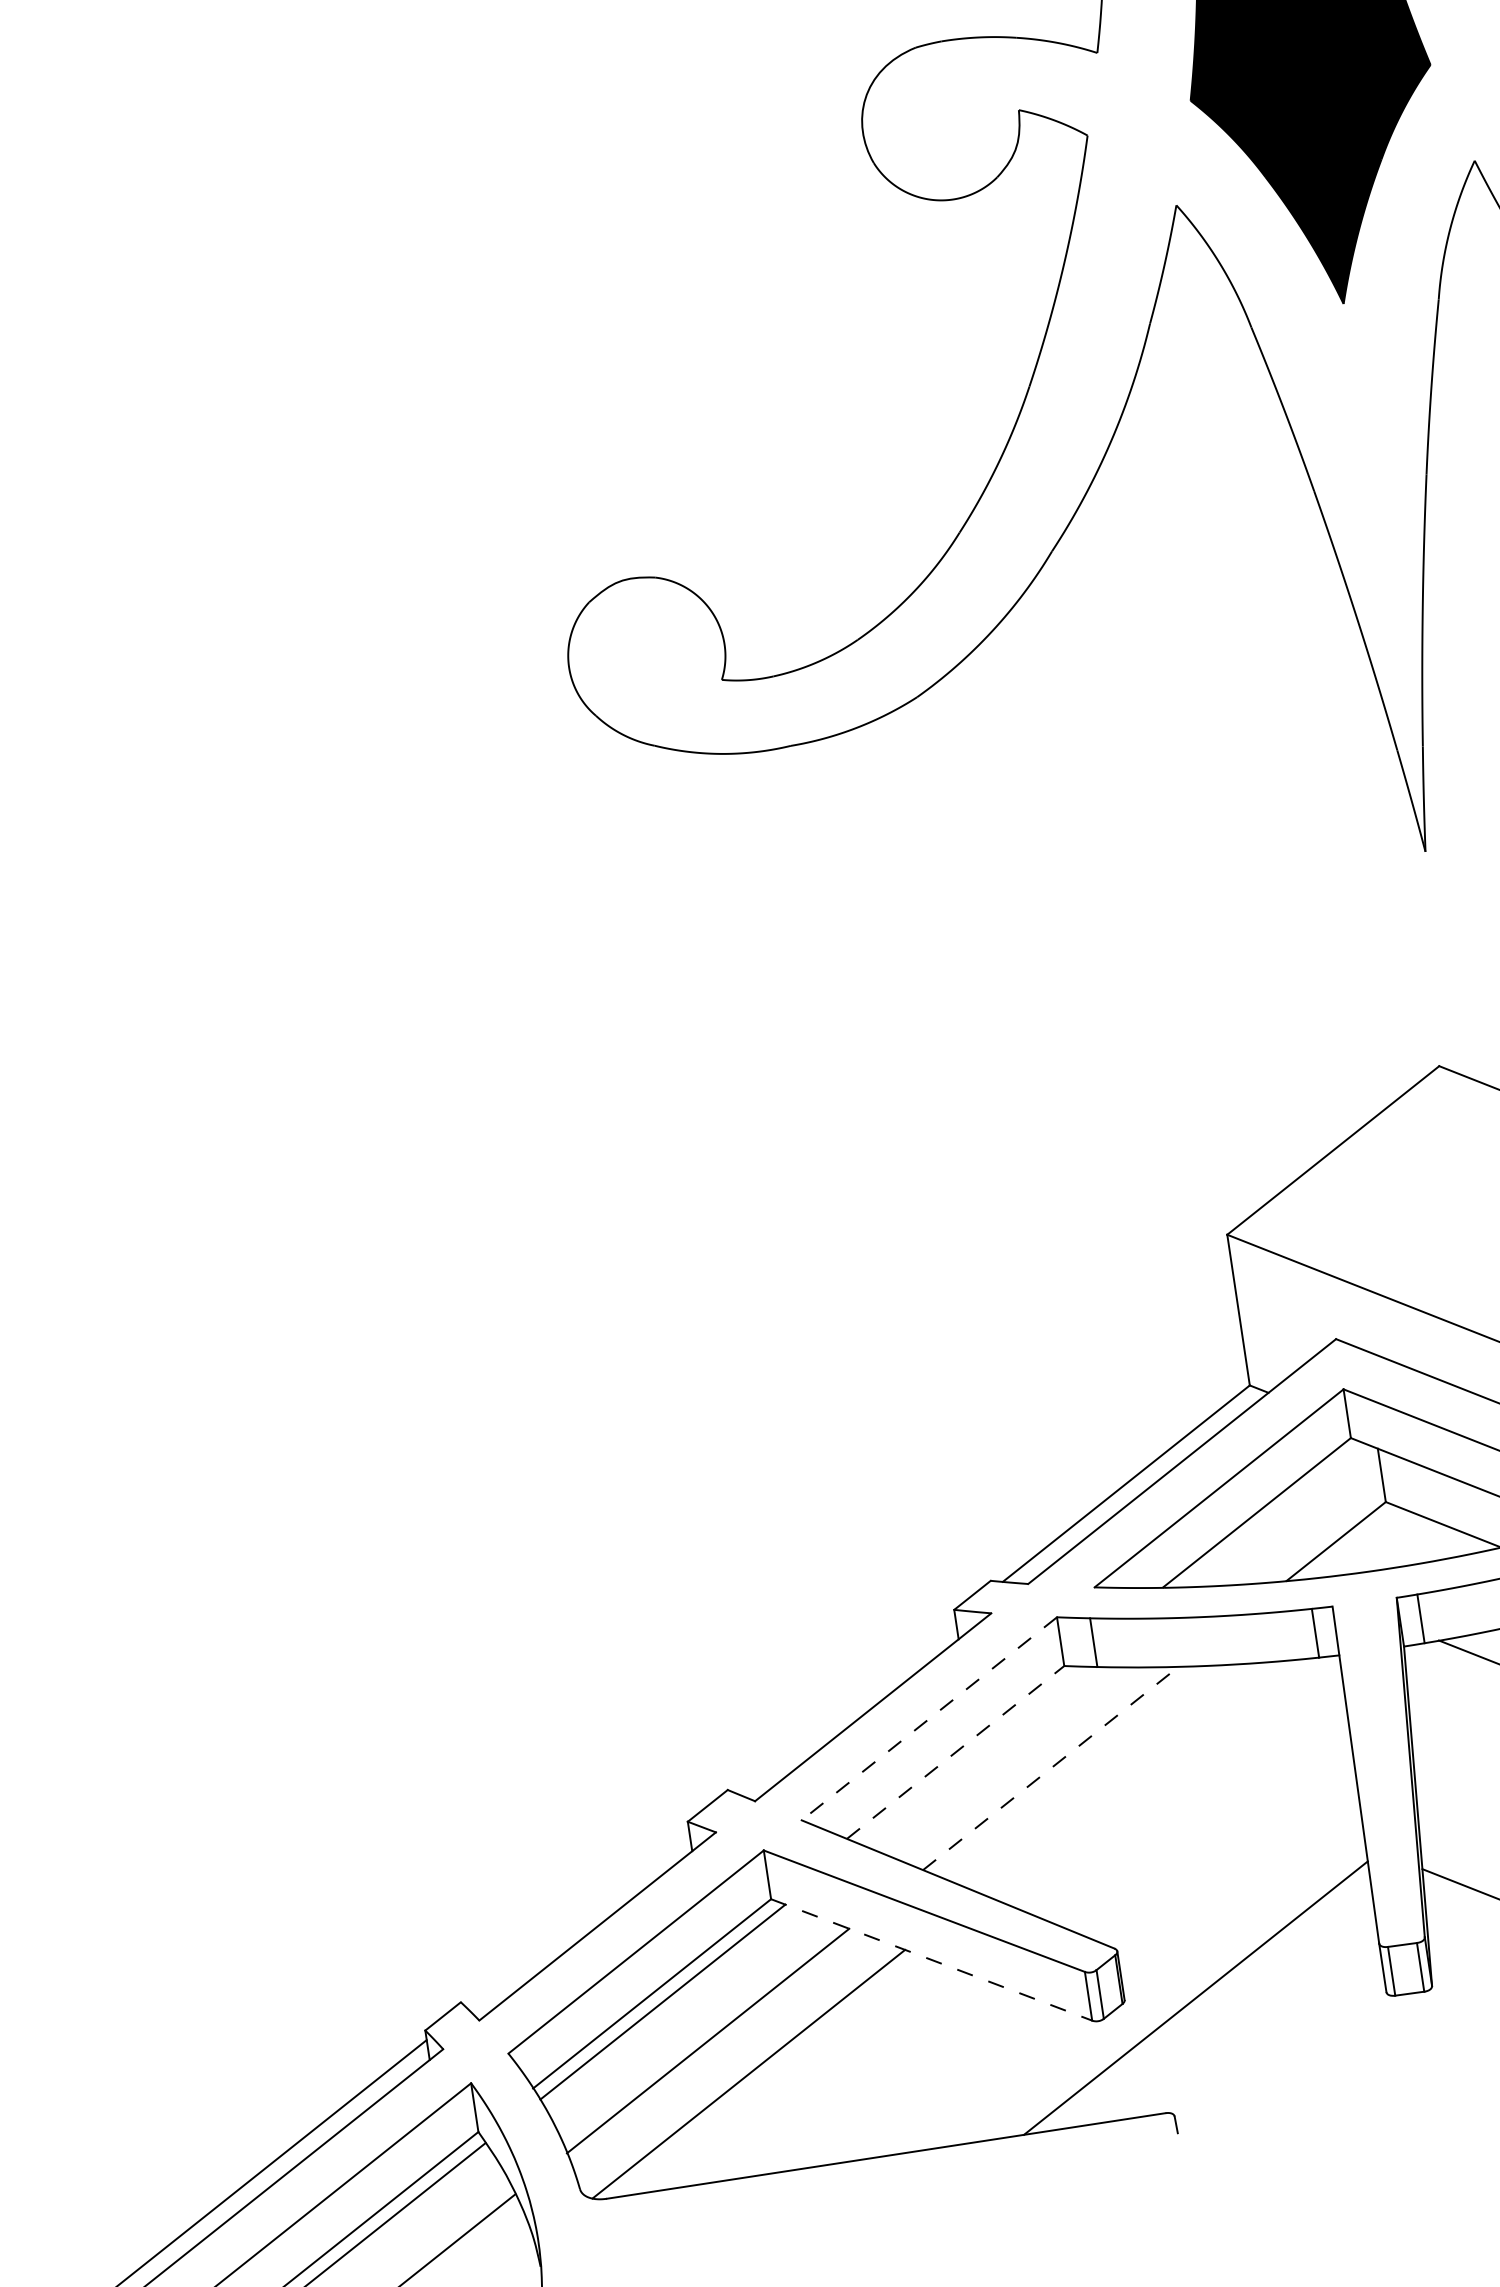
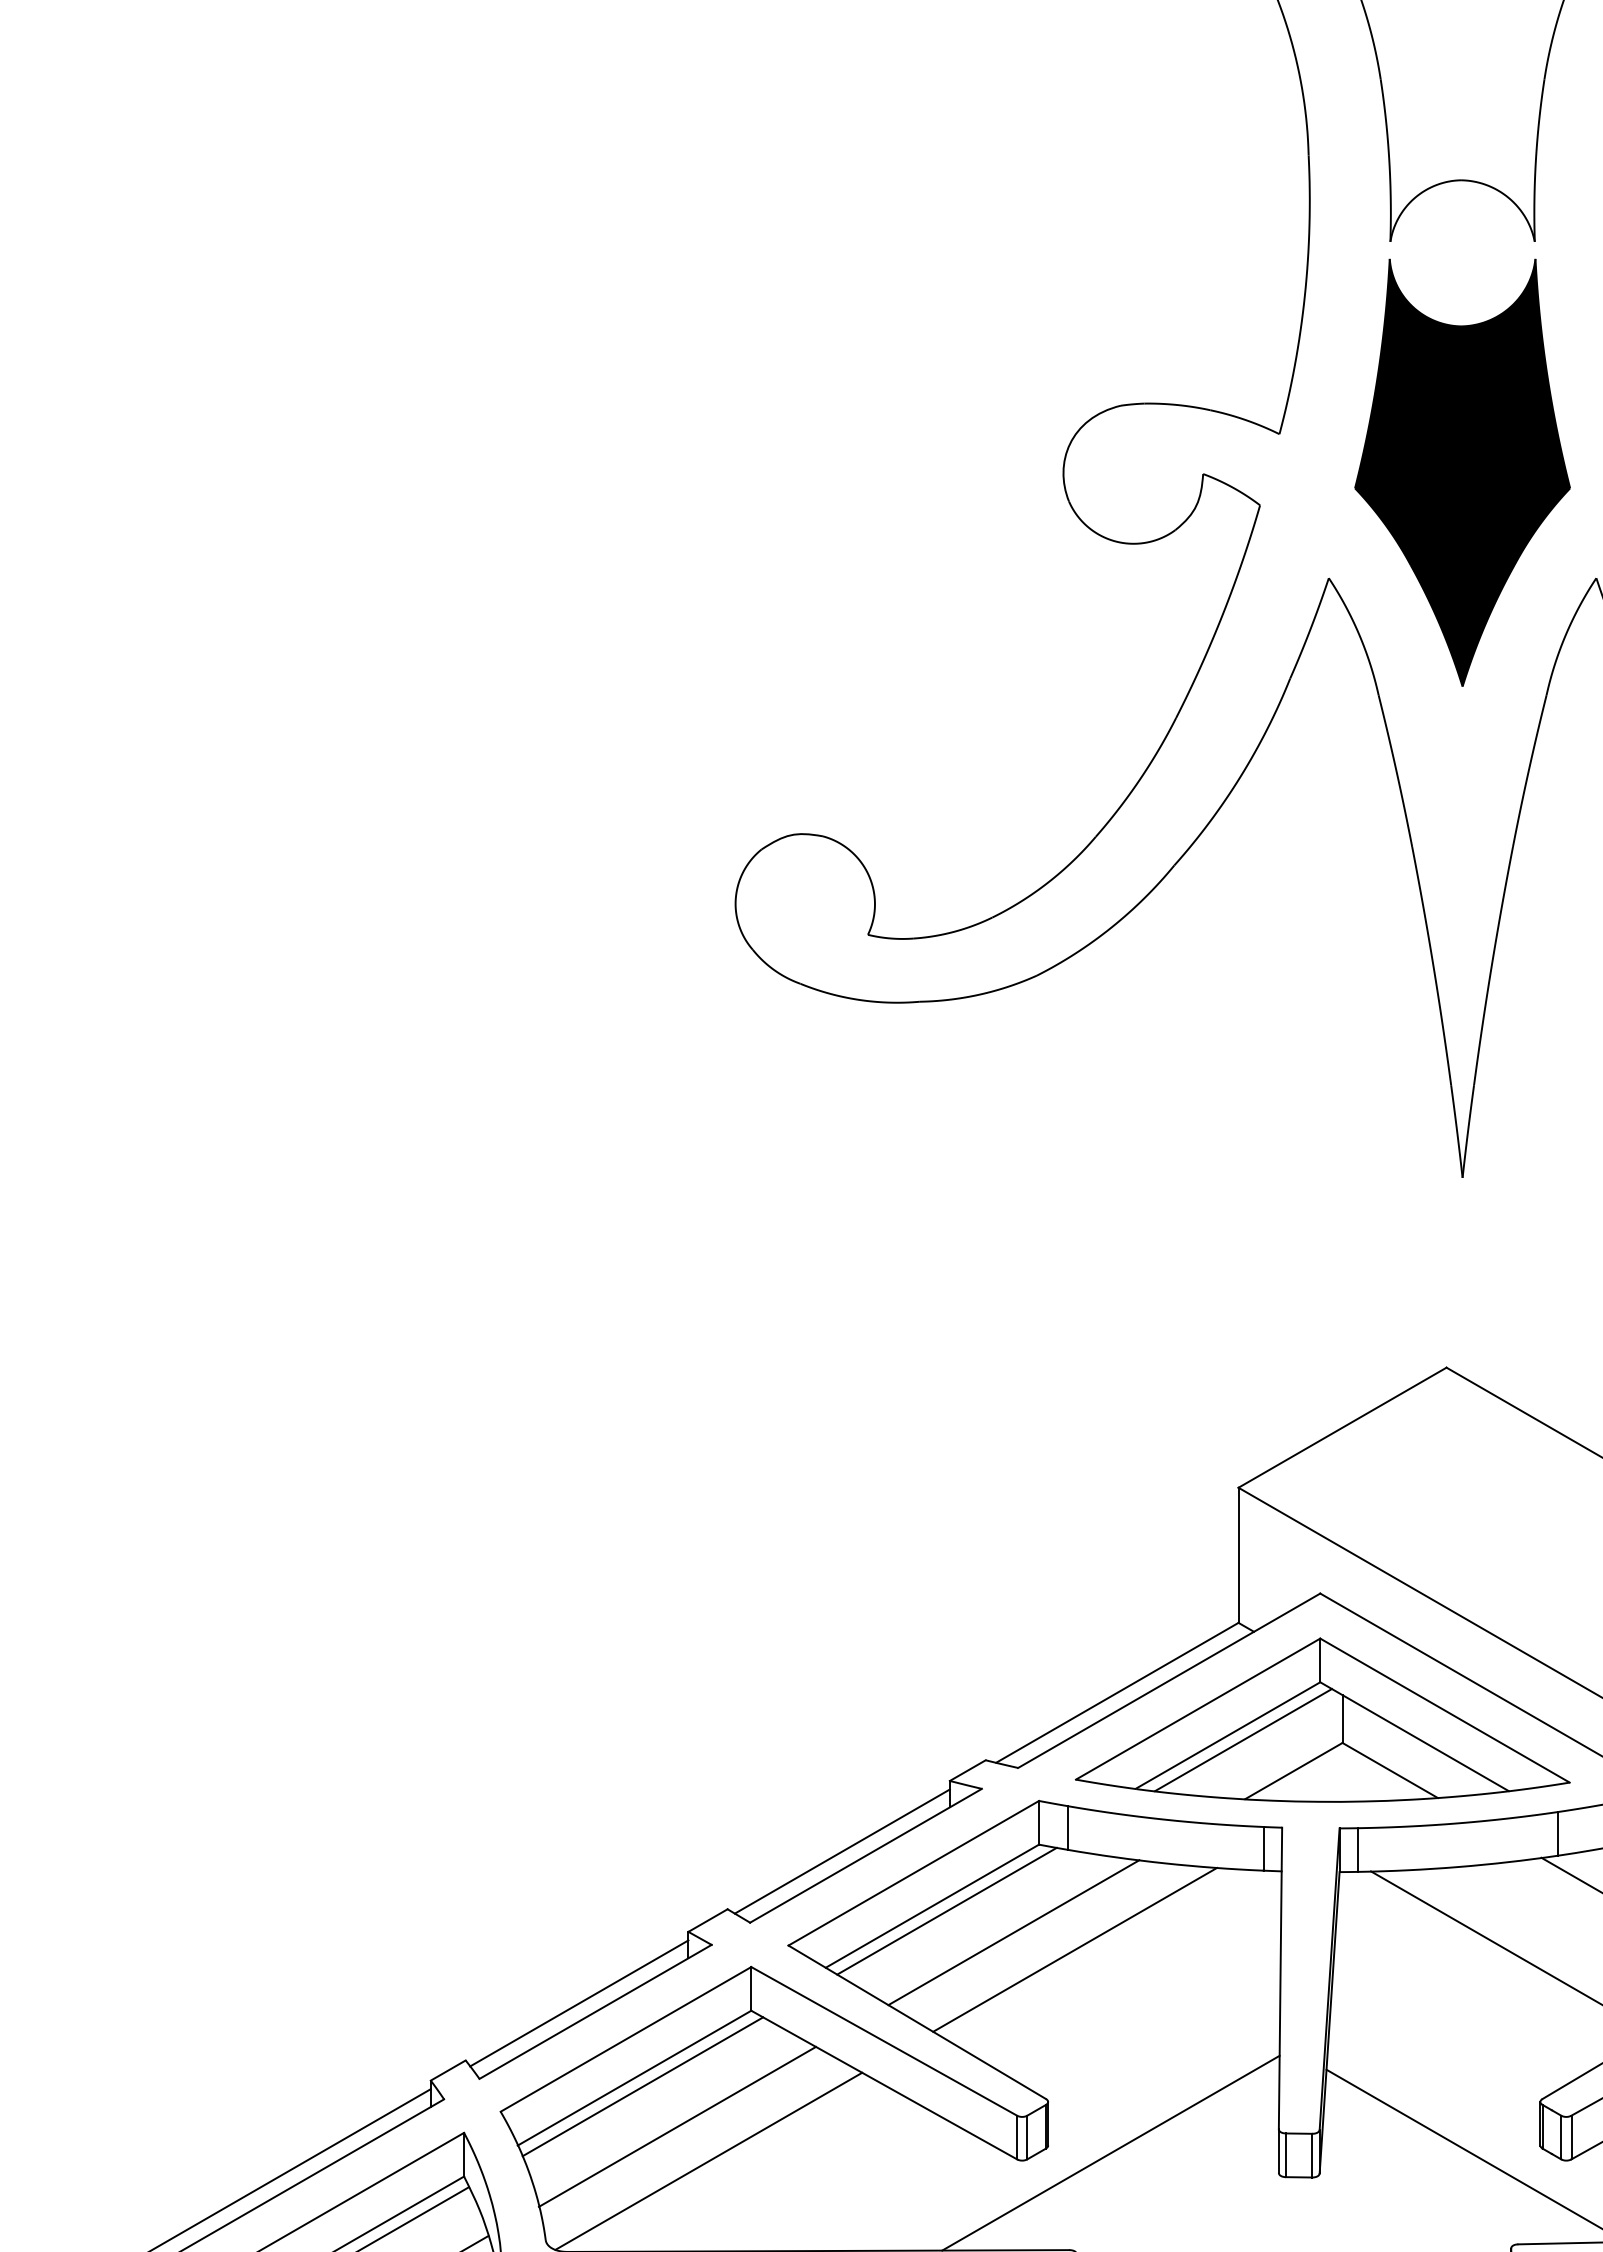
line: (1273, 1515) -> (1242, 1740), added
line: (845, 1706) -> (841, 1851), added
line: (929, 1719) -> (913, 1873), dashed -> solid
line: (955, 1751) -> (932, 1905), dashed -> solid
line: (972, 1754) -> (946, 1910), added
line: (1050, 1768) -> (1013, 1932), dashed -> solid
line: (1122, 1776) -> (1075, 1949), added
line: (578, 1919) -> (579, 2003), added
line: (932, 1960) -> (884, 2085), dashed -> solid

